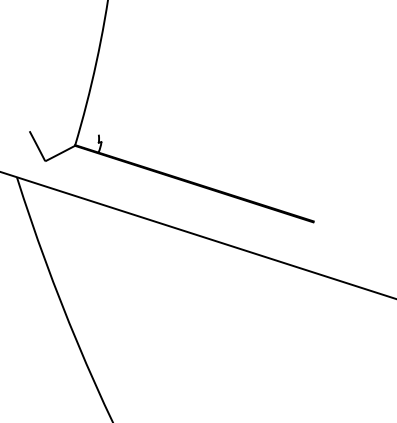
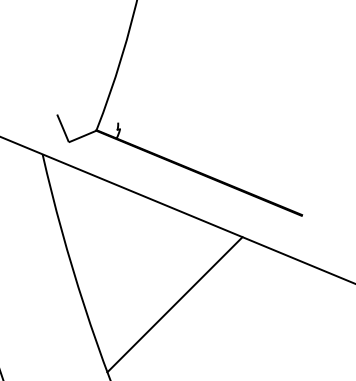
line: (178, 333) -> (174, 304), added

